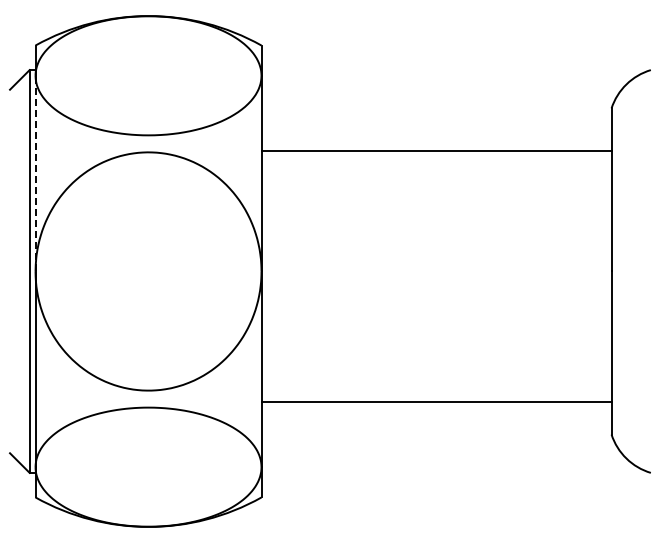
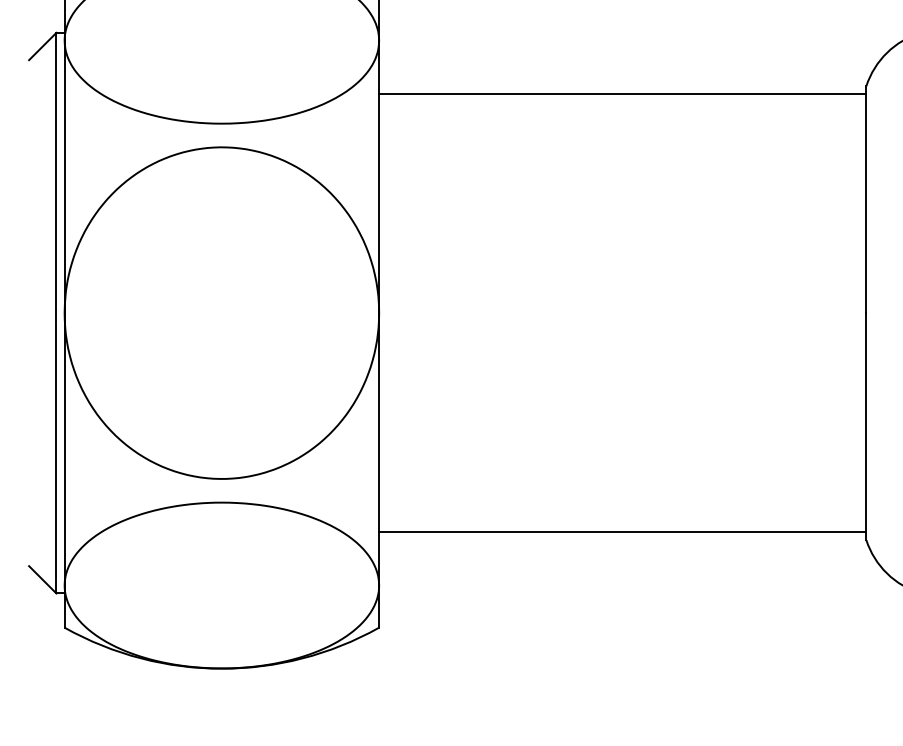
line: (436, 151) -> (622, 94), moved
line: (35, 173) -> (64, 176), dashed -> solid
line: (436, 401) -> (622, 531), moved

